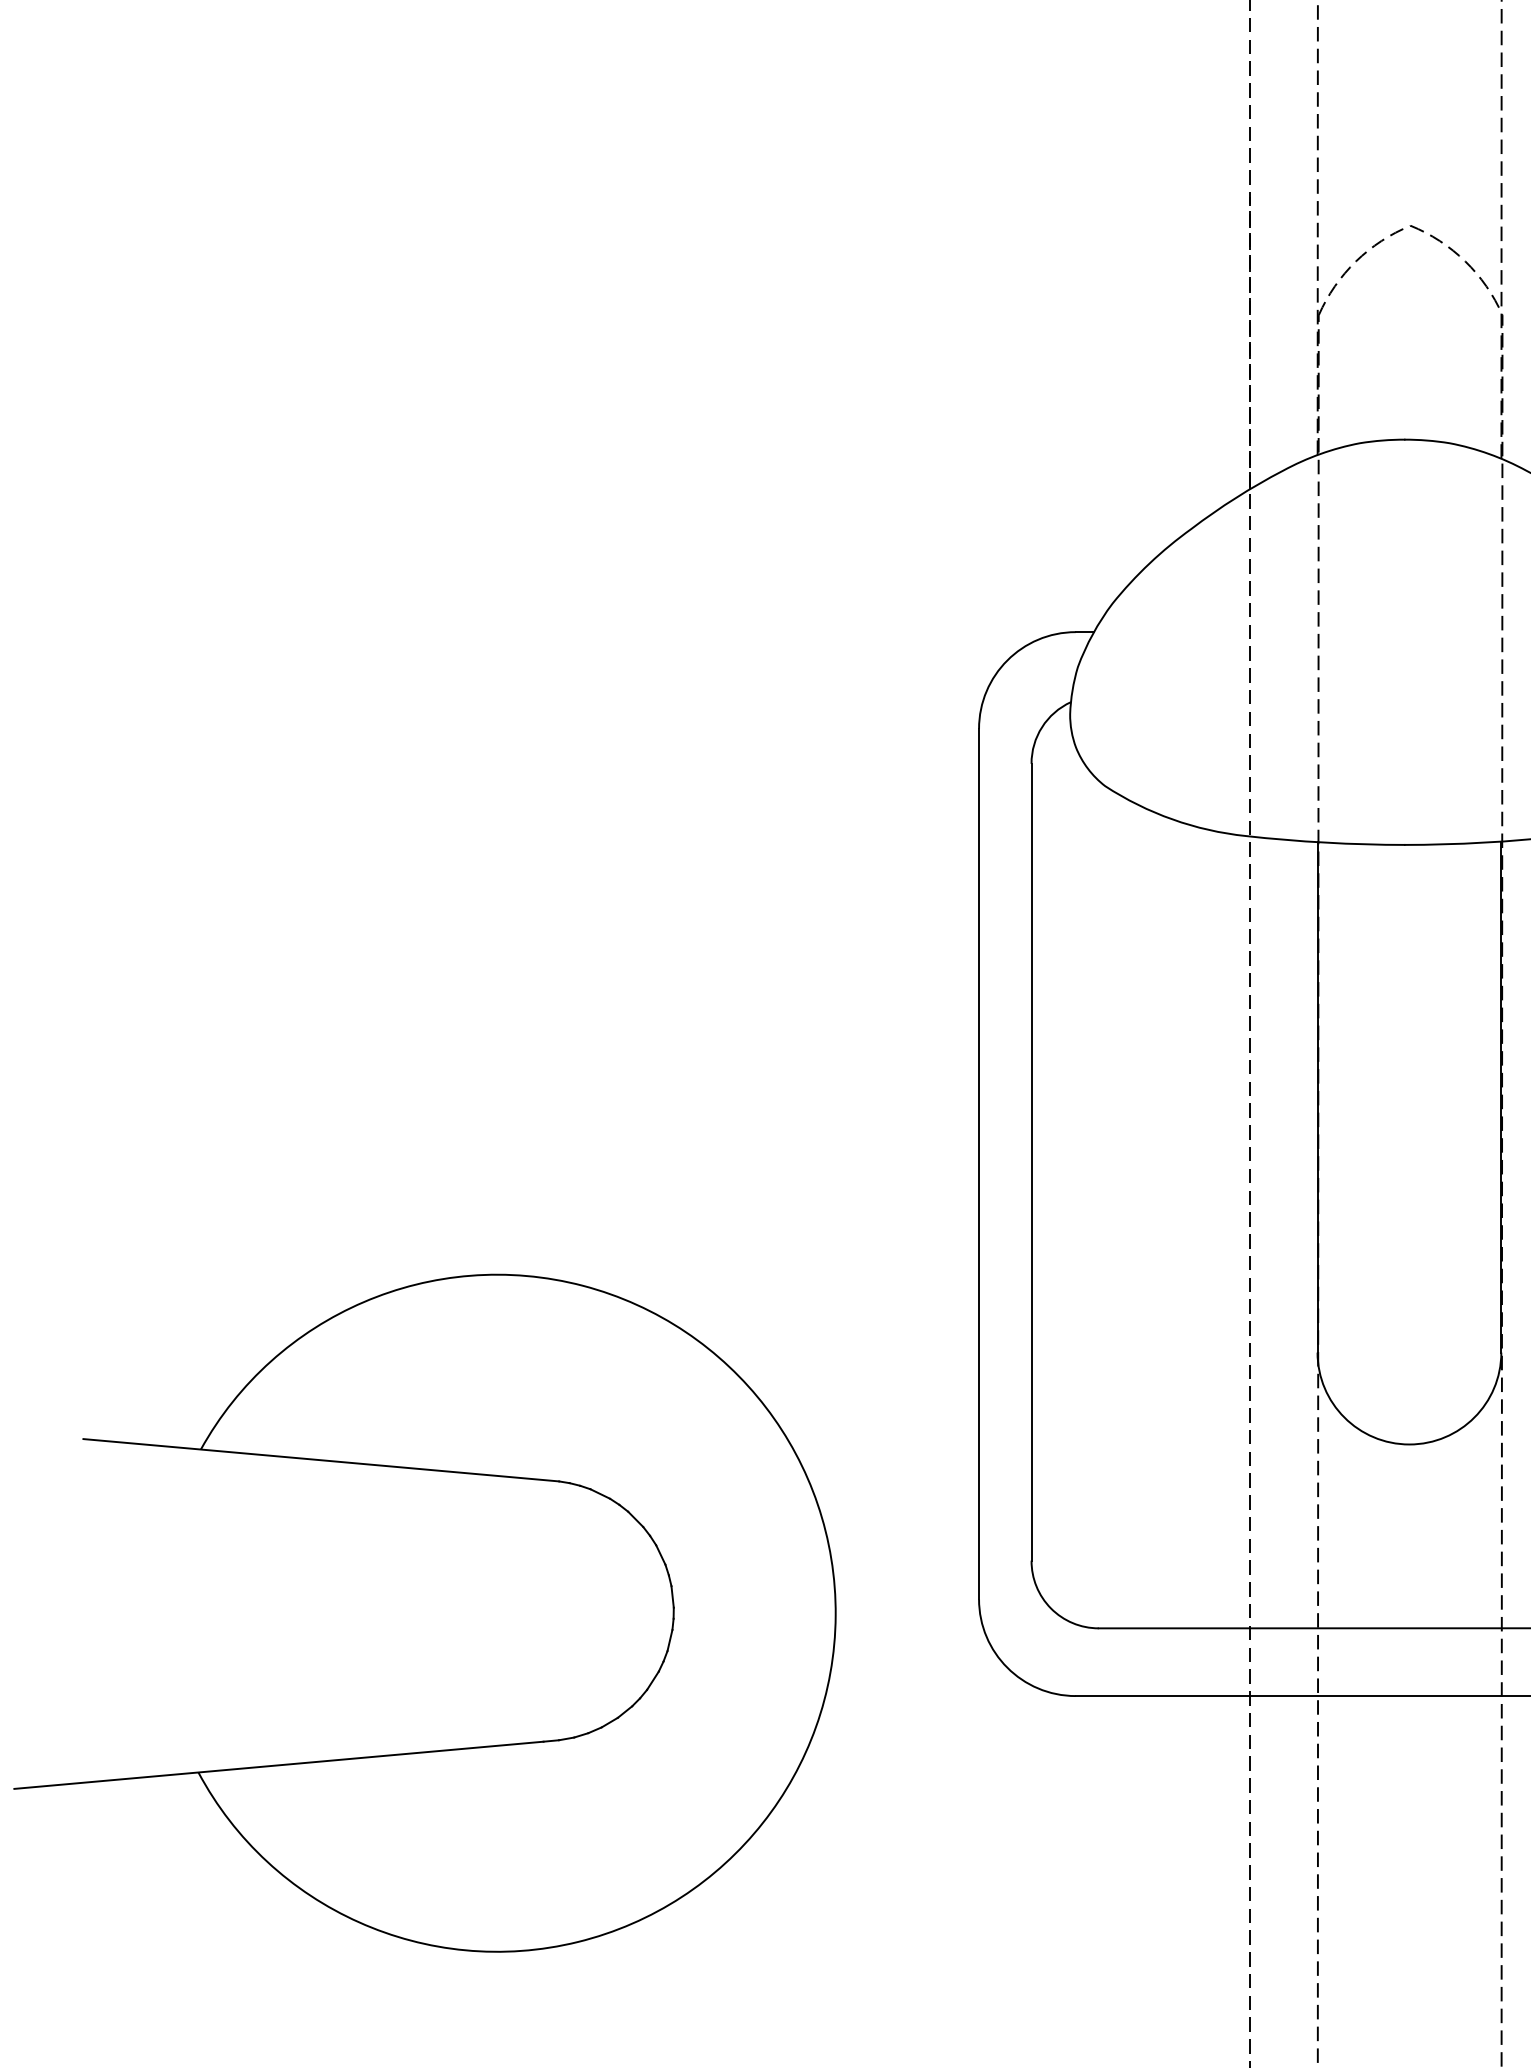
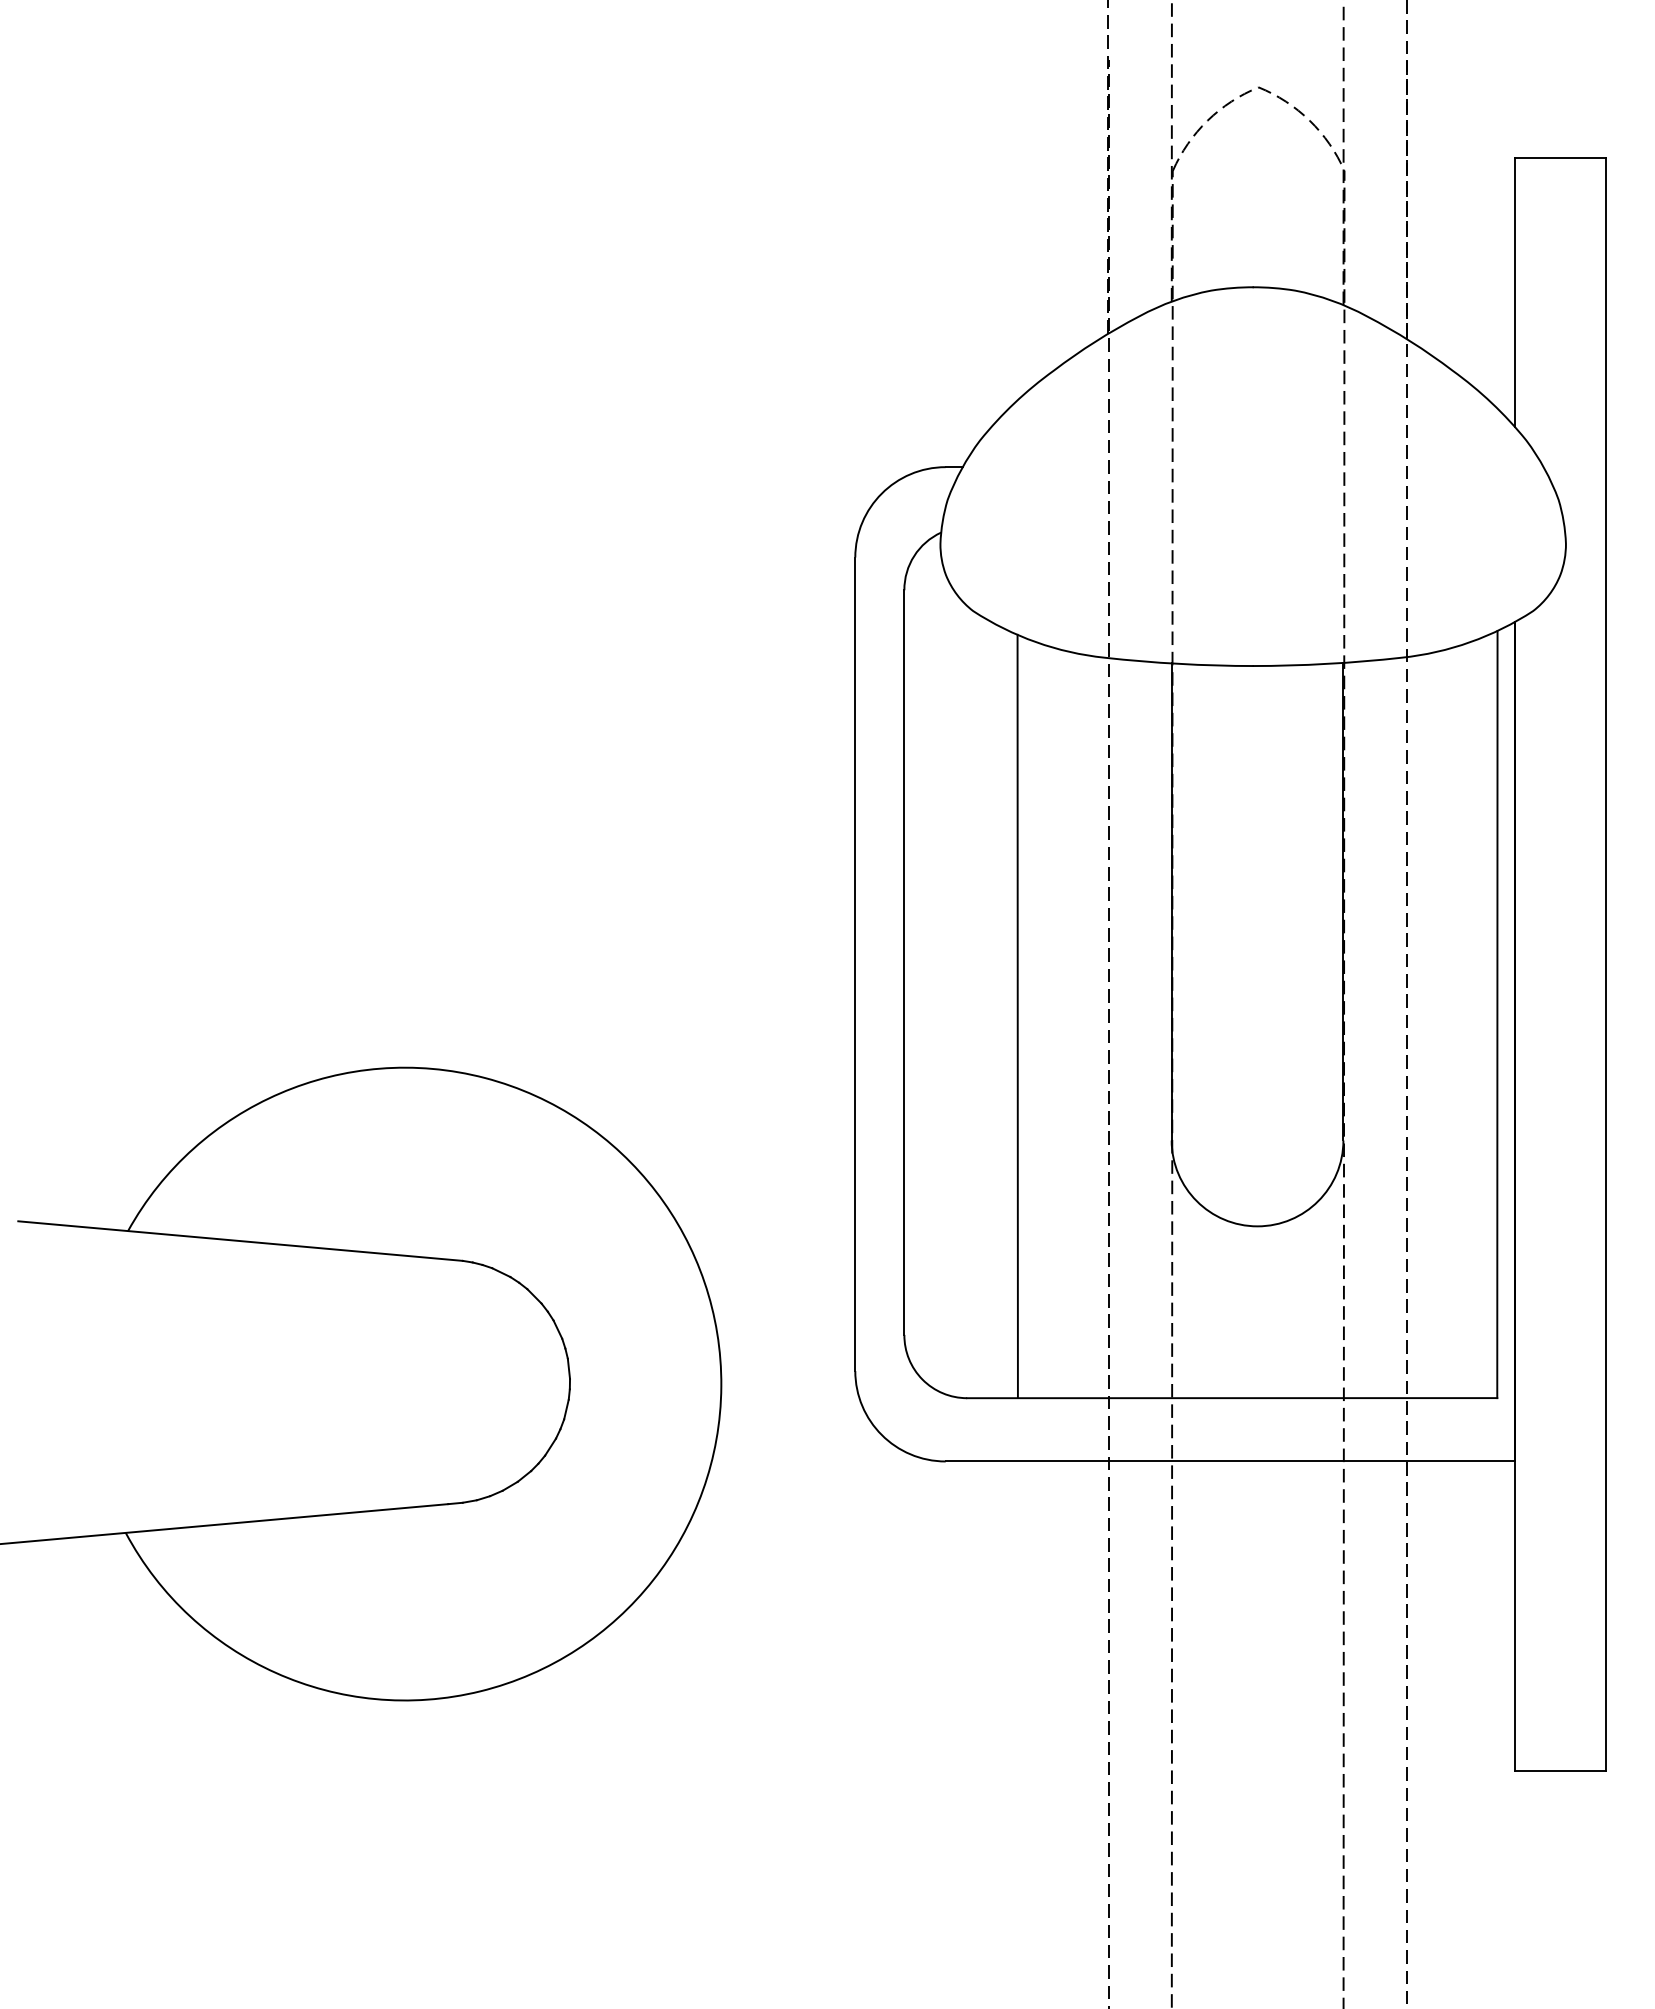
line: (1152, 1218) -> (1017, 1015), added

